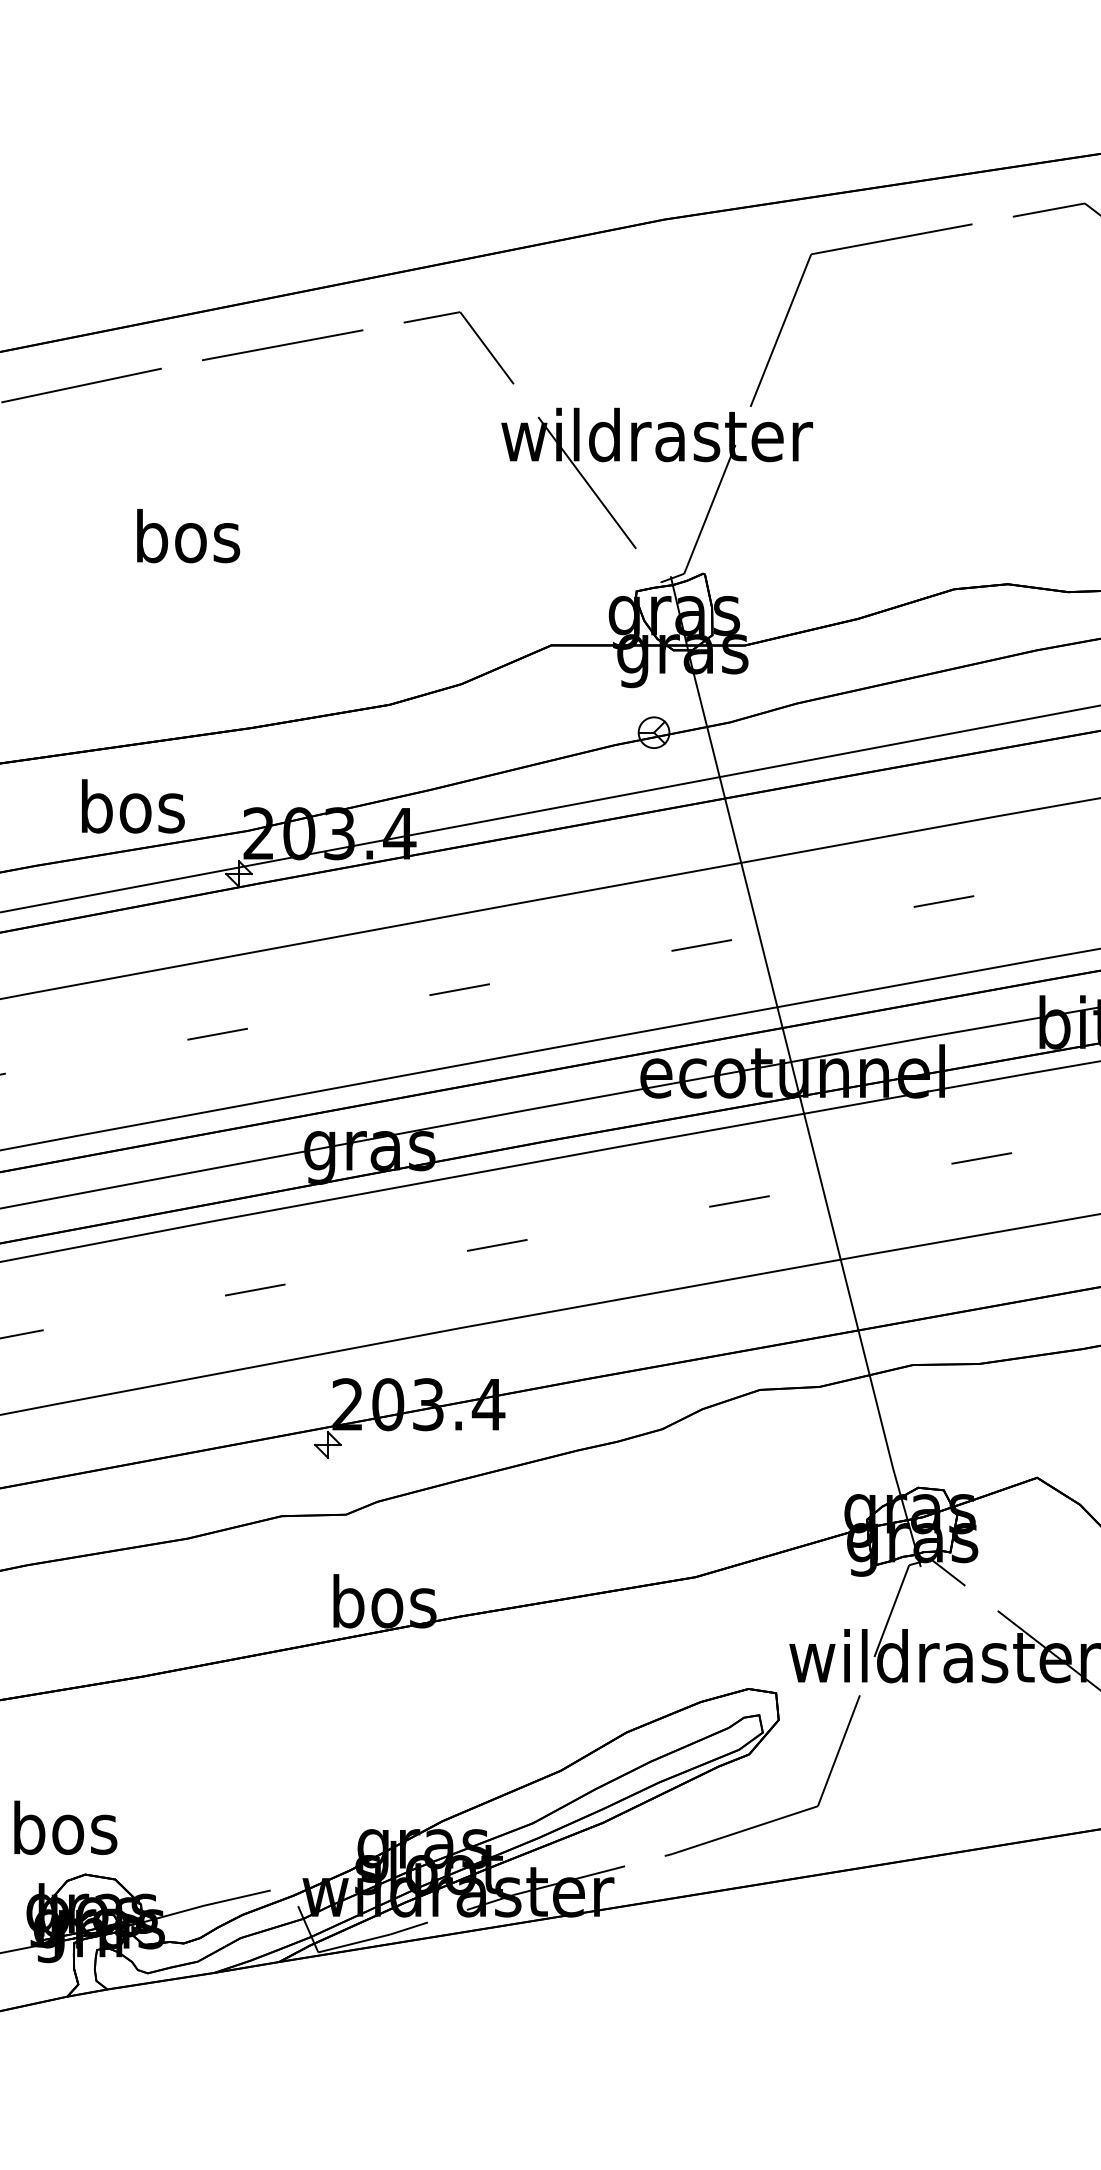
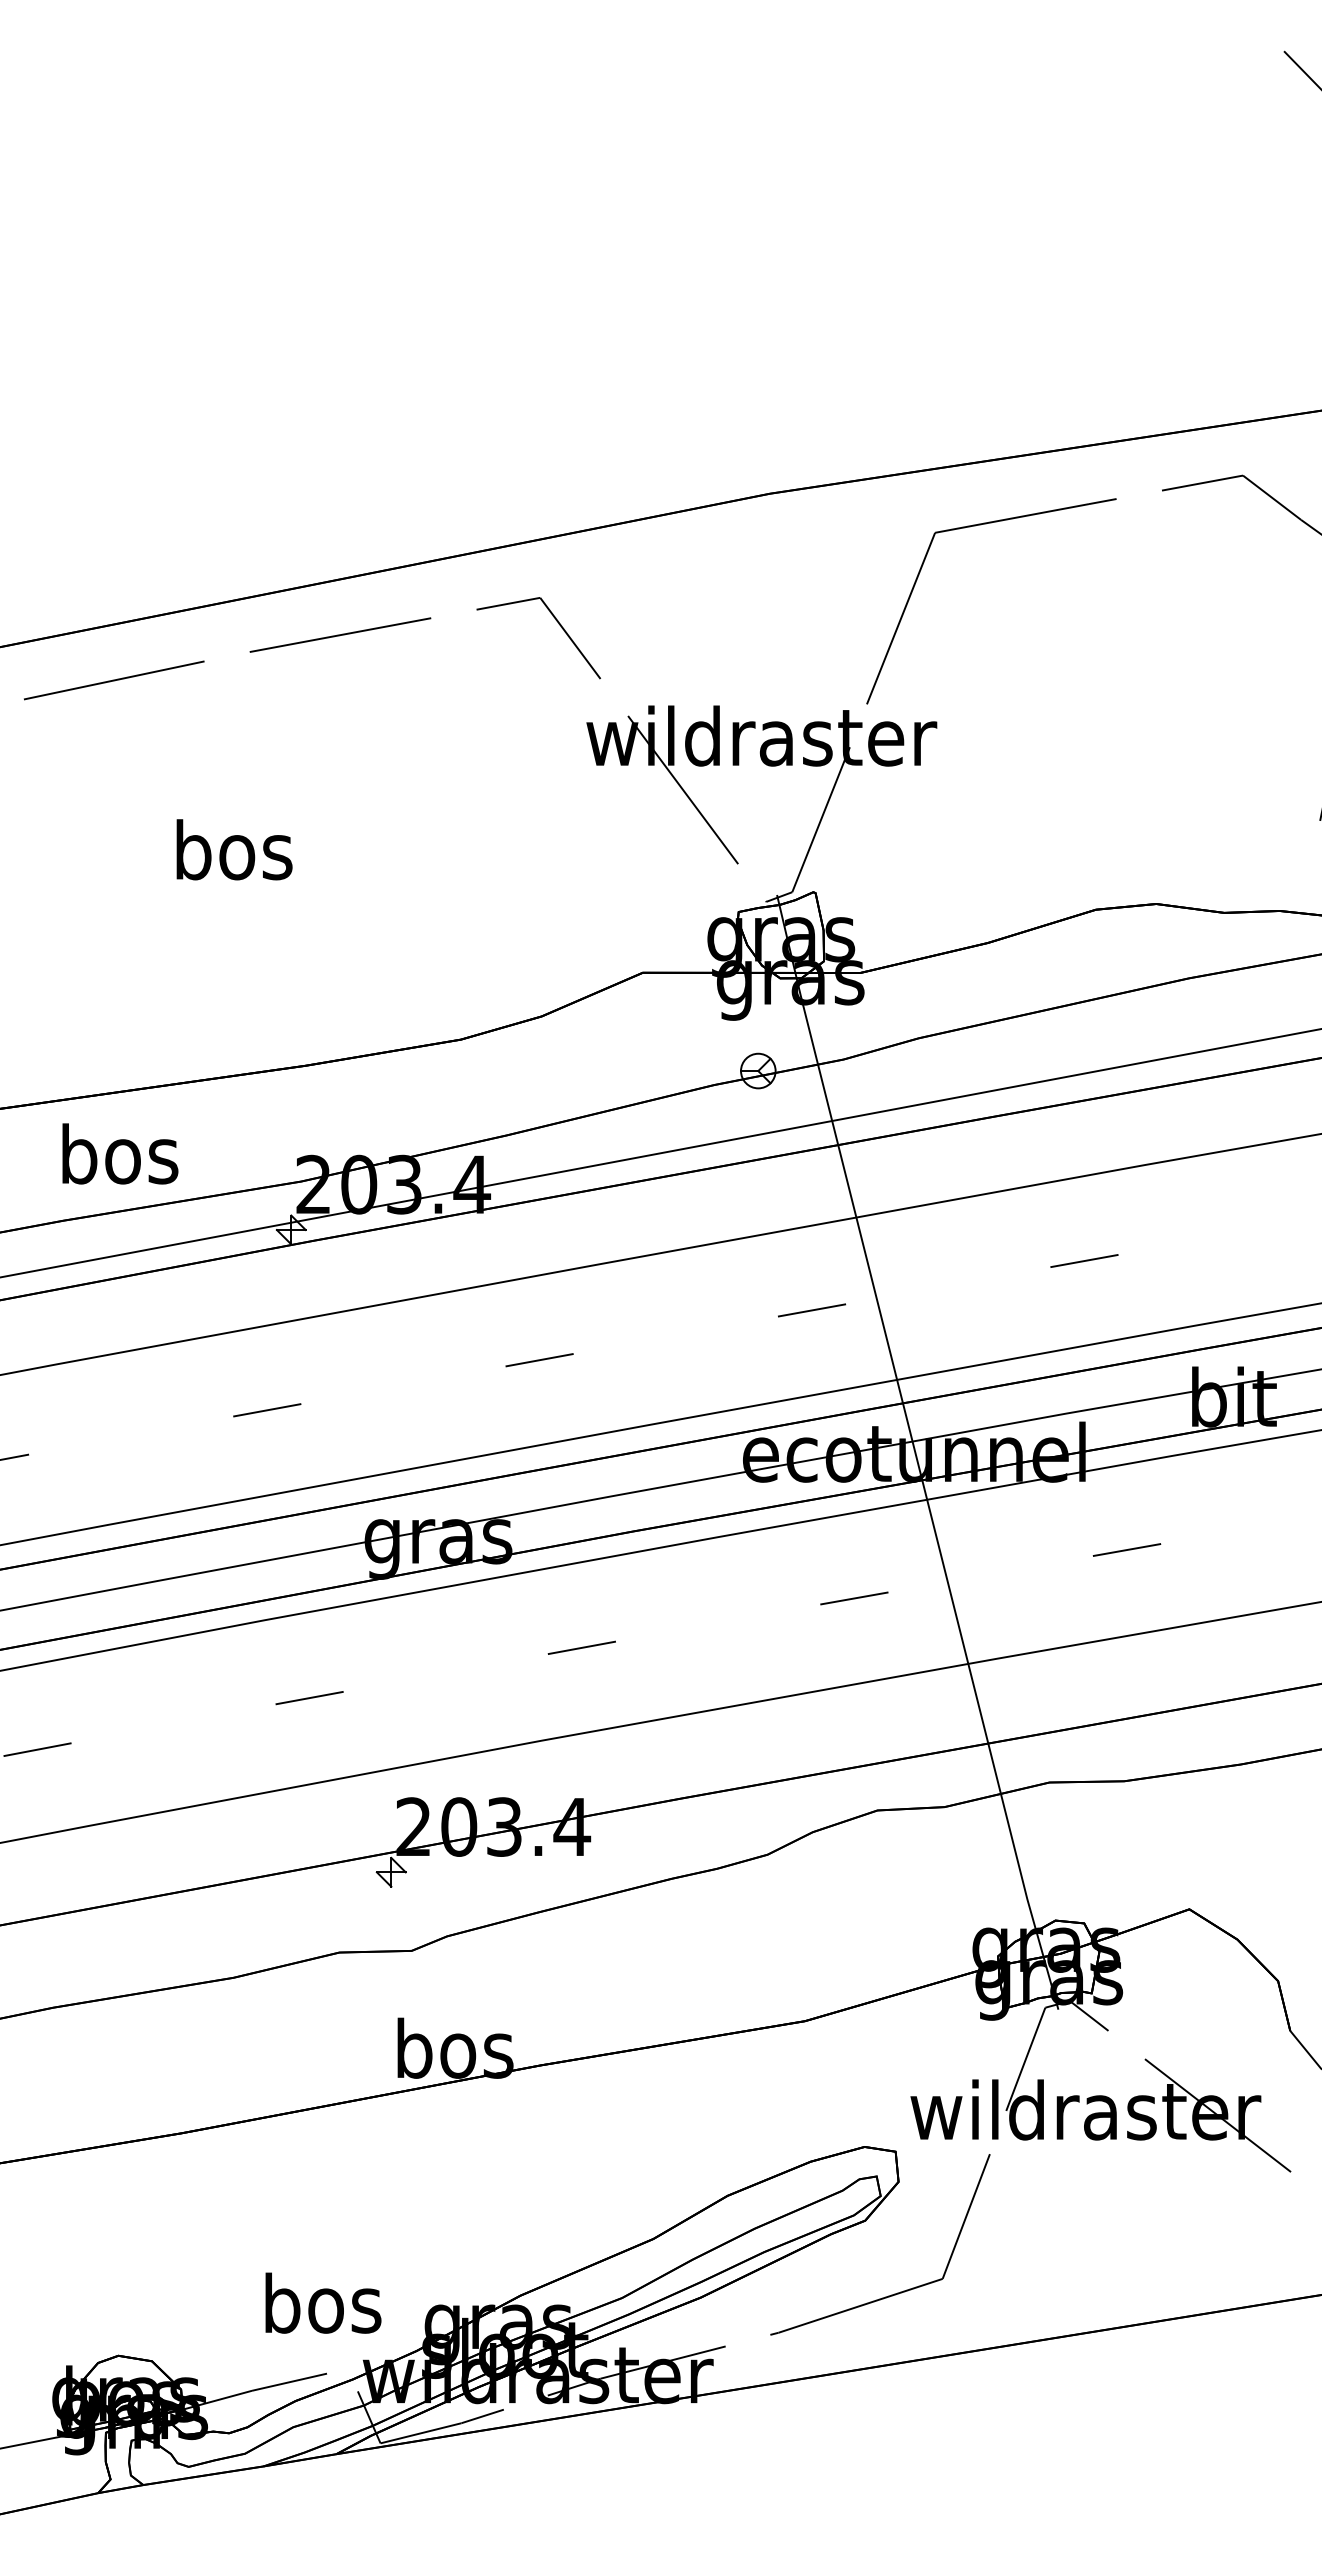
text: (133, 805) -> (120, 1153), moved
text: (65, 1827) -> (323, 2302), moved

